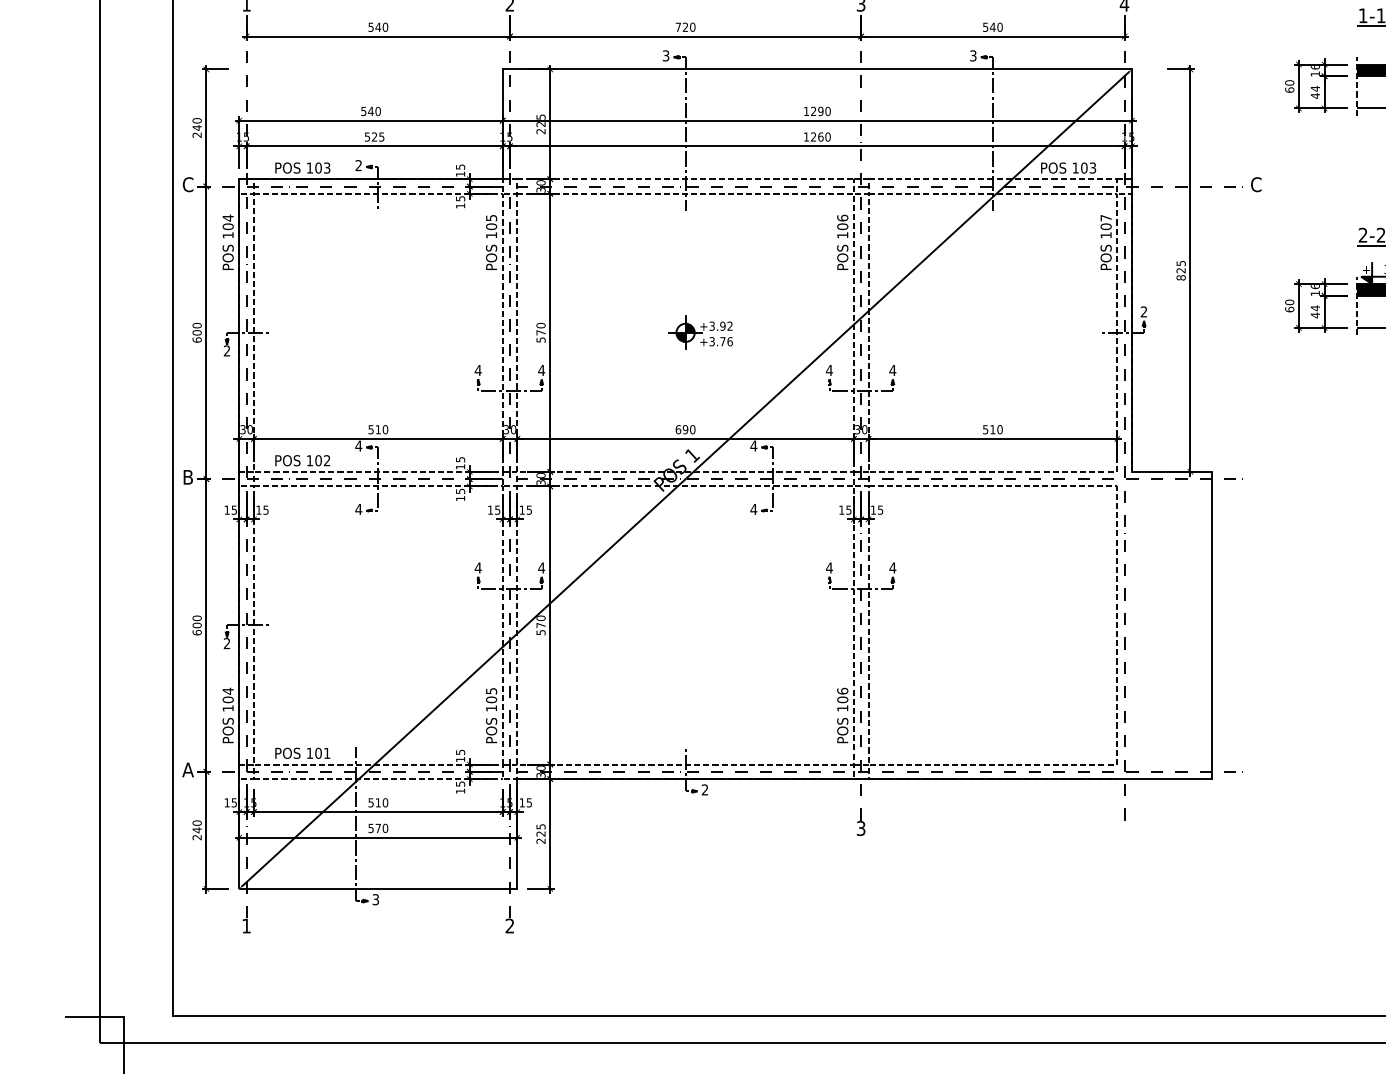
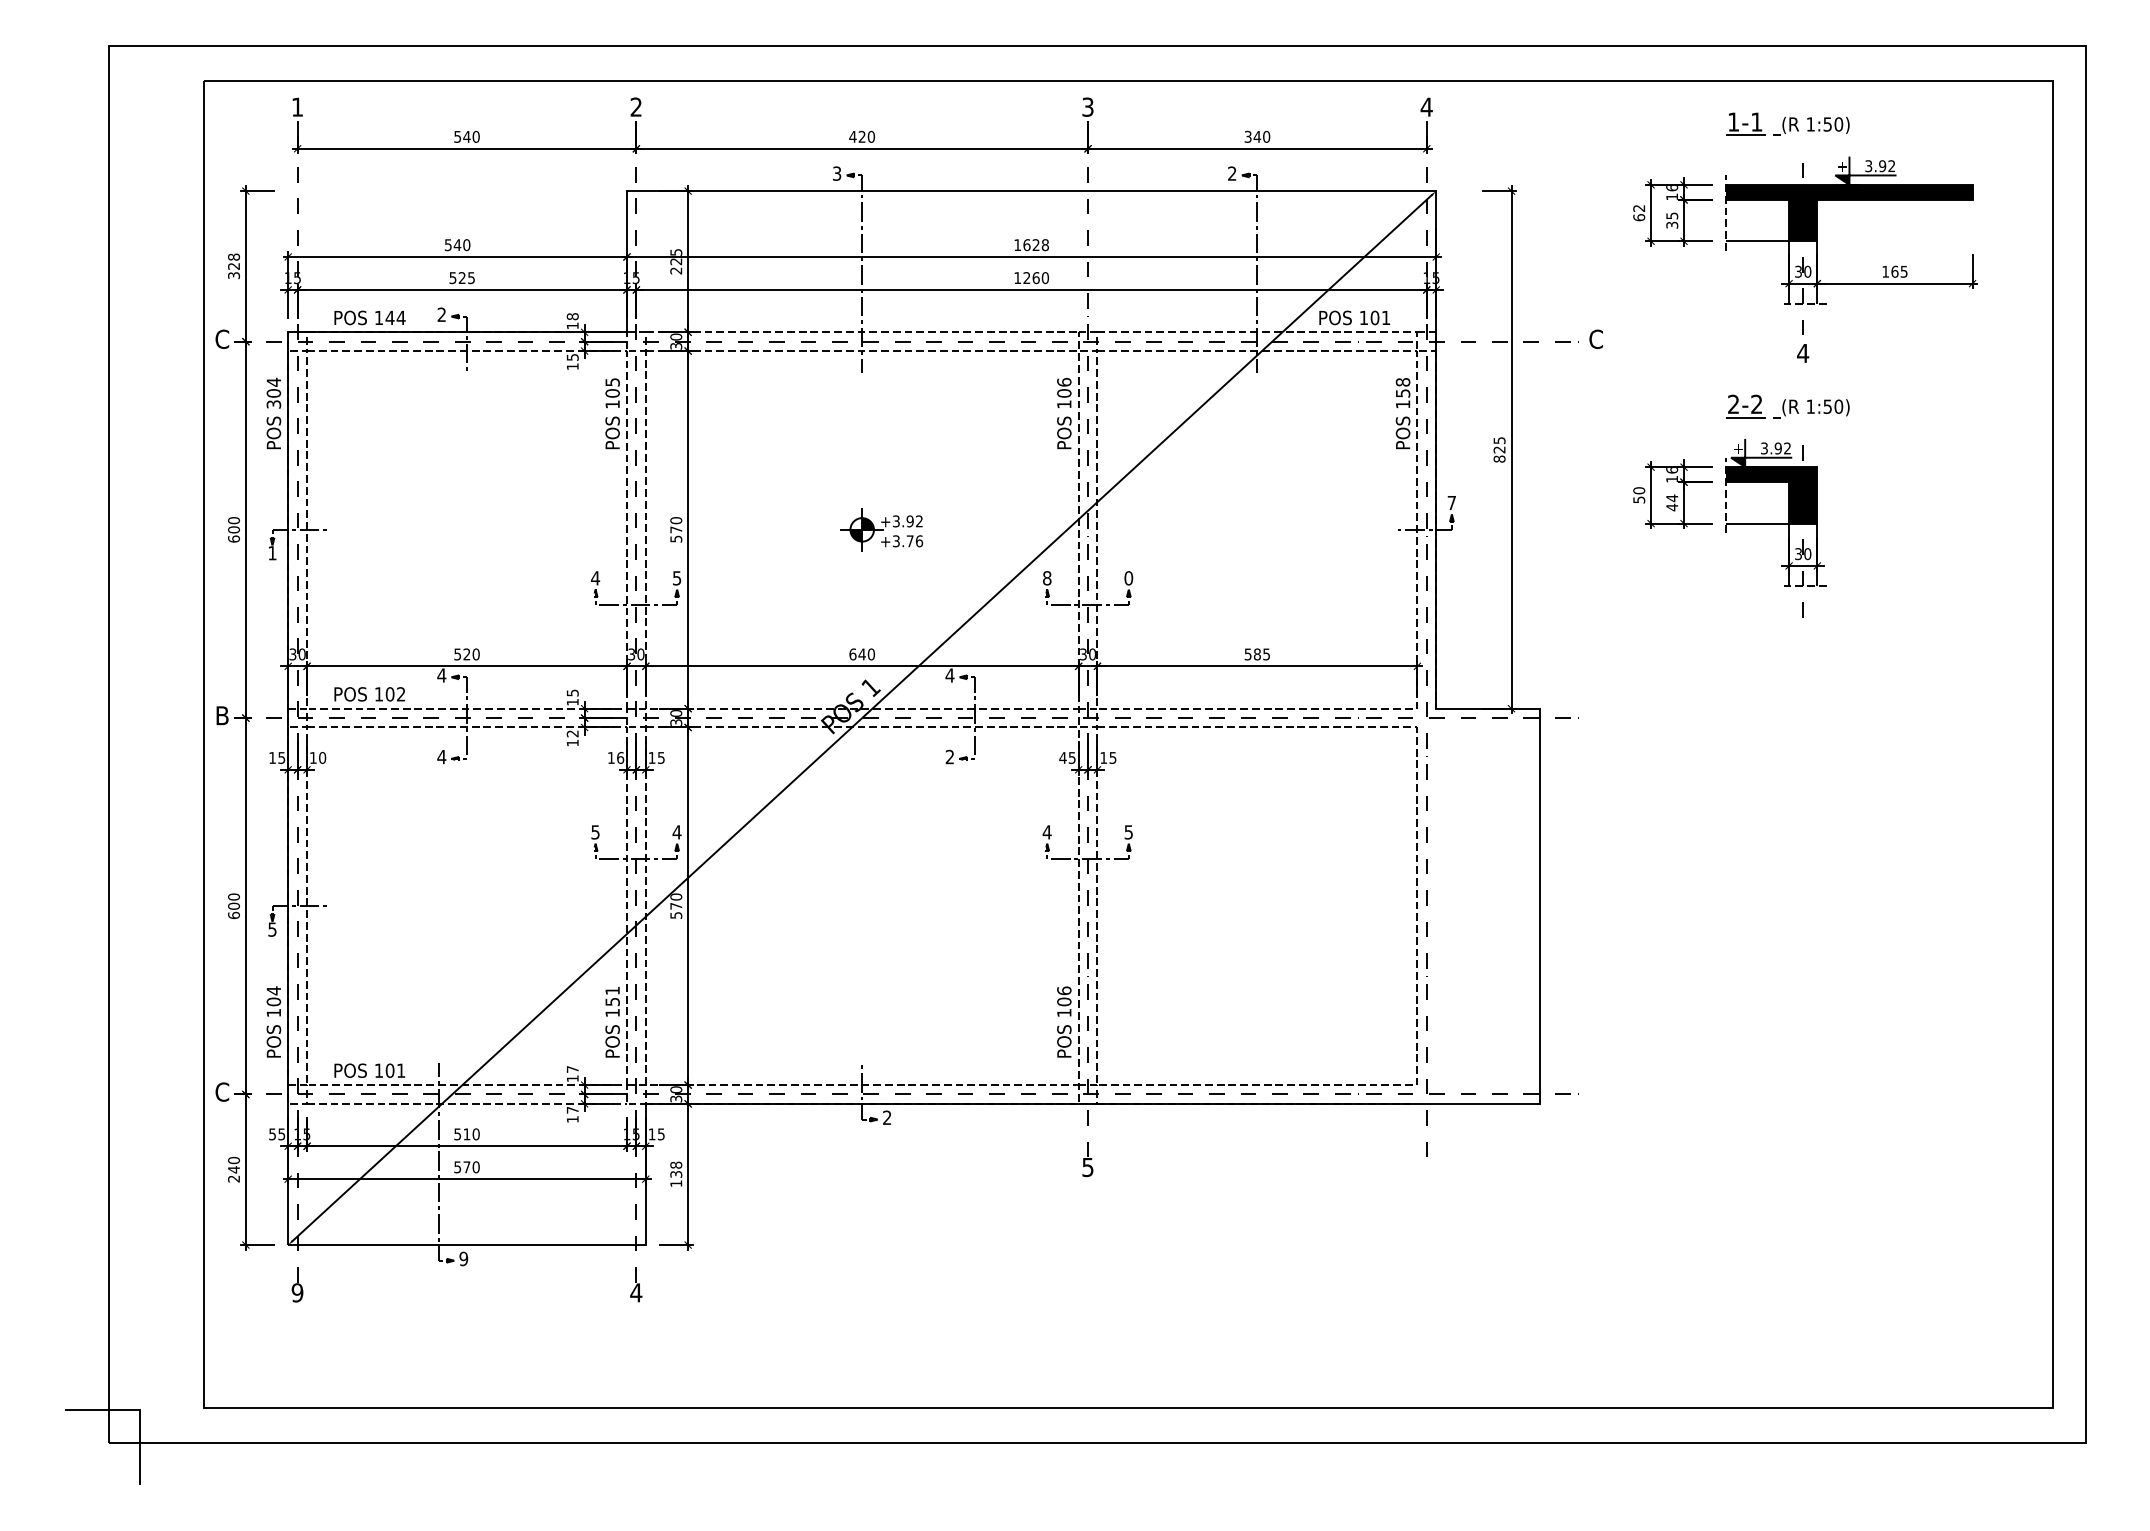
text: (678, 26) -> (852, 136), 720 -> 420
text: (985, 26) -> (1248, 135), 540 -> 340
text: (973, 55) -> (1232, 173), 3 -> 2
text: (1289, 82) -> (1639, 208), 60 -> 62
text: (1315, 92) -> (1672, 220), 44 -> 35
text: (820, 111) -> (1035, 245), 1290 -> 1628
text: (197, 128) -> (234, 266), 240 -> 328
text: (460, 166) -> (572, 316), 15 -> 18
text: (322, 167) -> (395, 317), 103 -> 144
text: (1093, 167) -> (1386, 317), 103 -> 101
text: (1105, 222) -> (1402, 387), 107 -> 158
text: (227, 235) -> (273, 404), 104 -> 304
text: (1289, 309) -> (1639, 499), 60 -> 50
text: (1143, 311) -> (1451, 502), 2 -> 7
text: (227, 351) -> (272, 553), 2 -> 1
text: (541, 370) -> (676, 578), 4 -> 5
text: (828, 370) -> (1046, 578), 4 -> 8
text: (892, 370) -> (1128, 578), 4 -> 0
text: (377, 429) -> (466, 654), 510 -> 520
text: (685, 429) -> (861, 654), 690 -> 640
text: (996, 429) -> (1261, 654), 510 -> 585
text: (460, 491) -> (572, 733), 15 -> 12
text: (265, 509) -> (322, 757), 15 -> 10
text: (497, 509) -> (620, 757), 15 -> 16
text: (753, 509) -> (949, 756), 4 -> 2
text: (841, 509) -> (1062, 757), 15 -> 45
text: (478, 568) -> (595, 832), 4 -> 5
text: (892, 568) -> (1128, 832), 4 -> 5
text: (227, 643) -> (272, 929), 2 -> 5
text: (491, 695) -> (612, 996), 105 -> 151
text: (460, 752) -> (572, 1069), 15 -> 17
text: (187, 769) -> (221, 1091), A -> C
text: (460, 784) -> (572, 1110), 15 -> 17
text: (227, 802) -> (272, 1134), 15 -> 55
text: (861, 827) -> (1088, 1166), 3 -> 5
text: (541, 834) -> (676, 1174), 225 -> 138
text: (375, 899) -> (463, 1258), 3 -> 9
text: (246, 925) -> (297, 1292), 1 -> 9
text: (510, 925) -> (636, 1292), 2 -> 4

